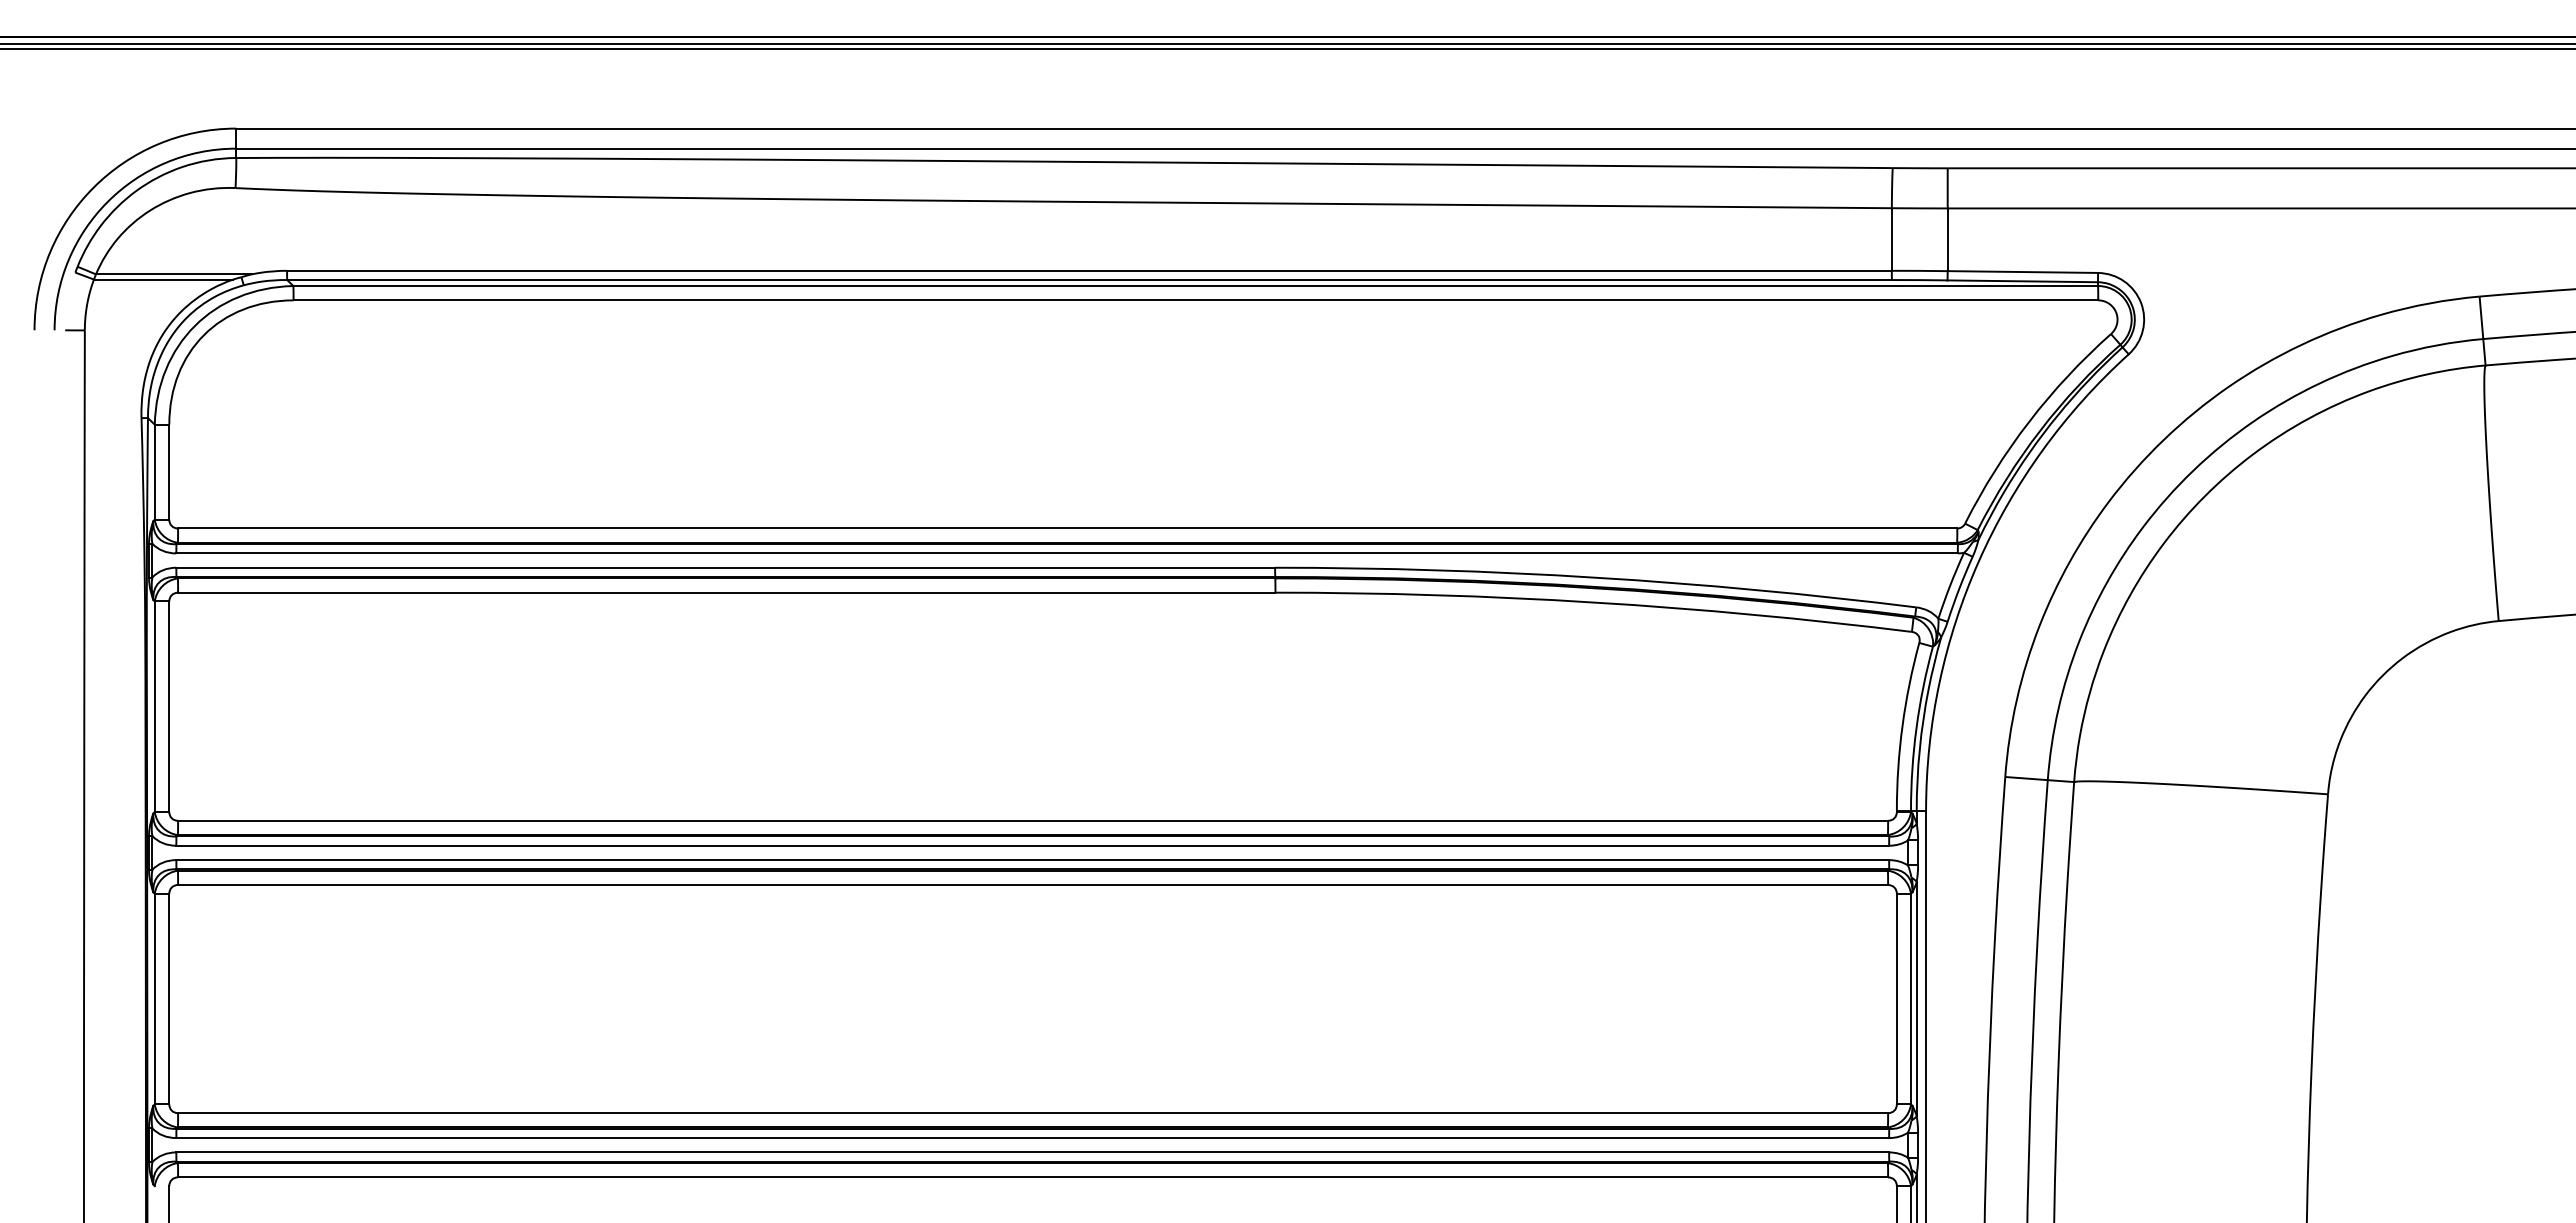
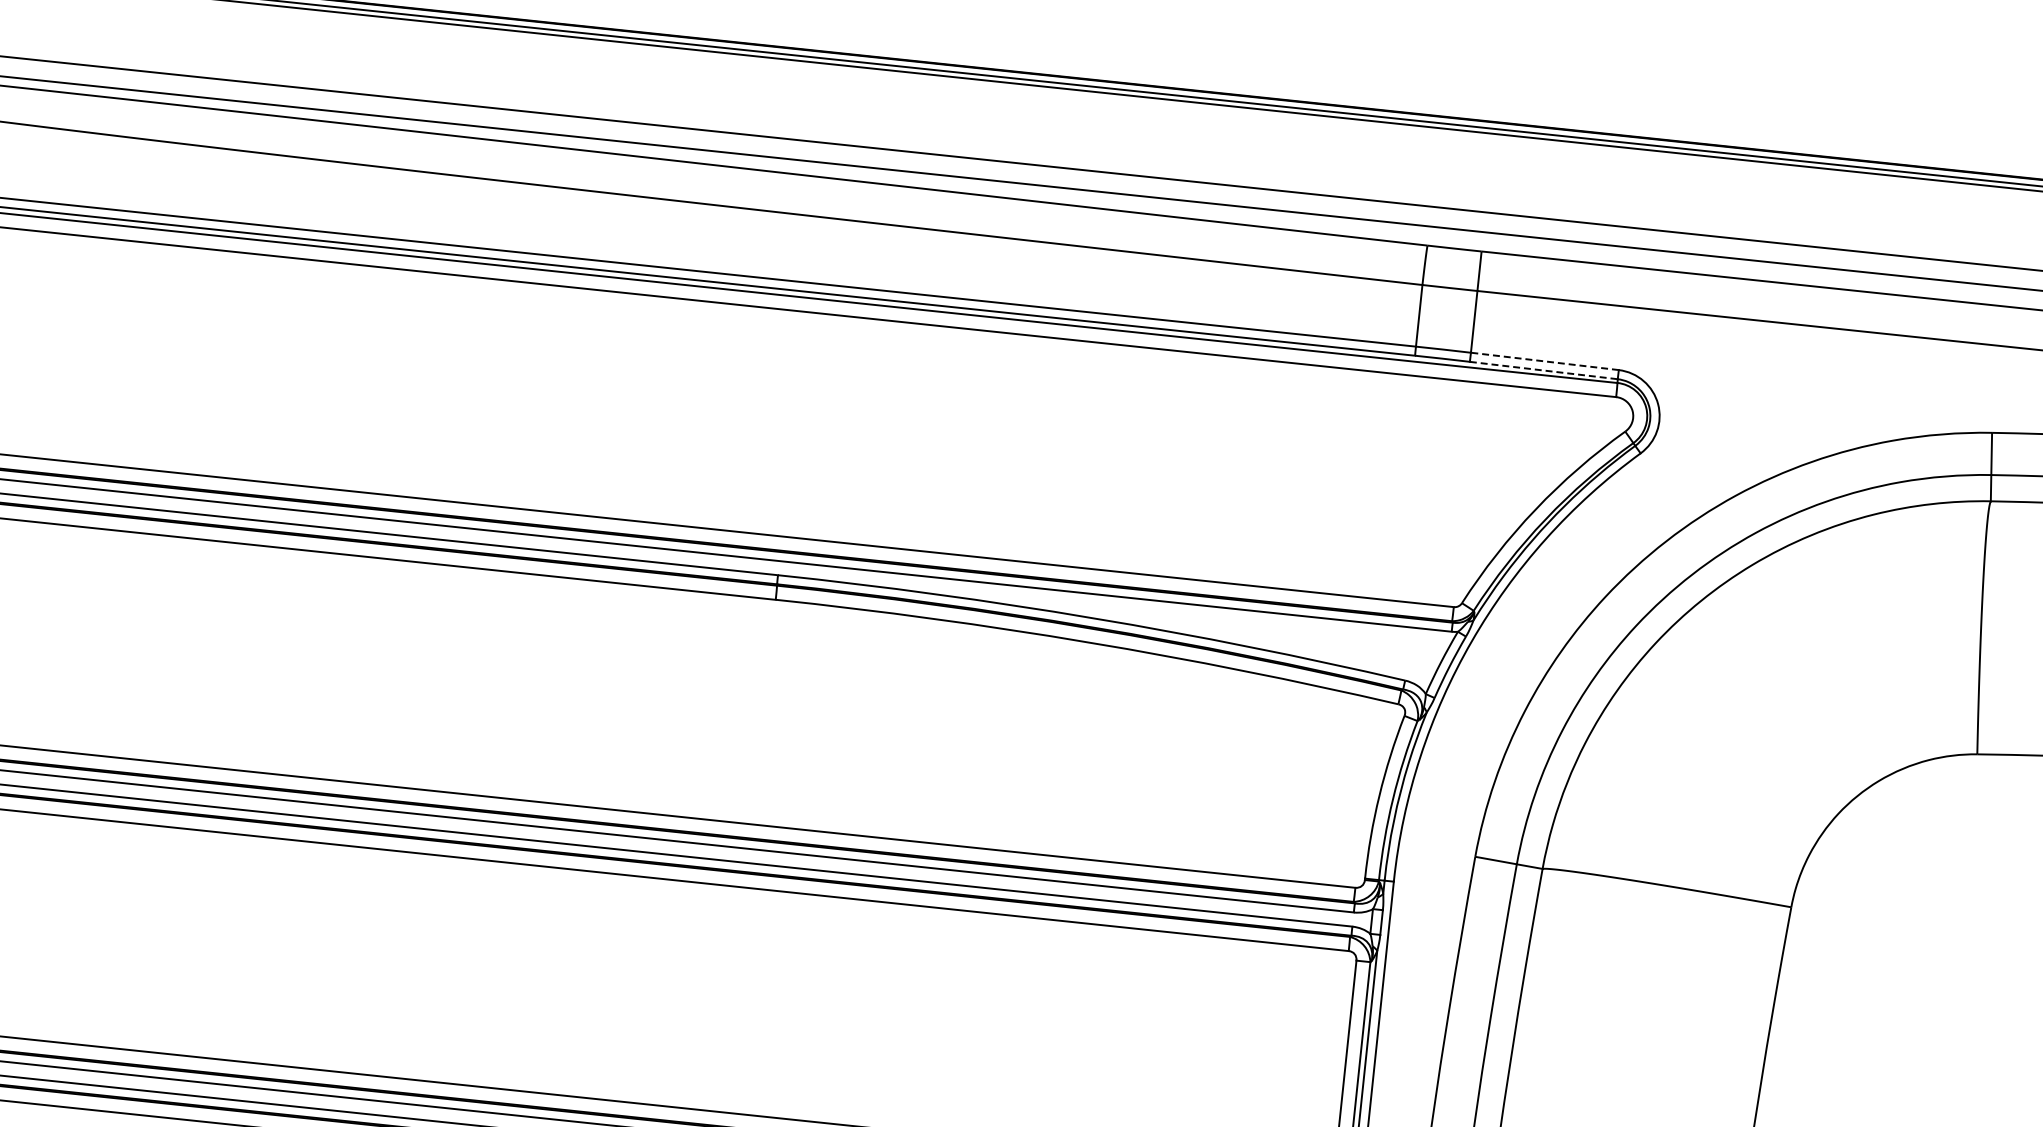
line: (2022, 272) -> (1544, 361), solid -> dashed
line: (2023, 281) -> (1544, 370), solid -> dashed

